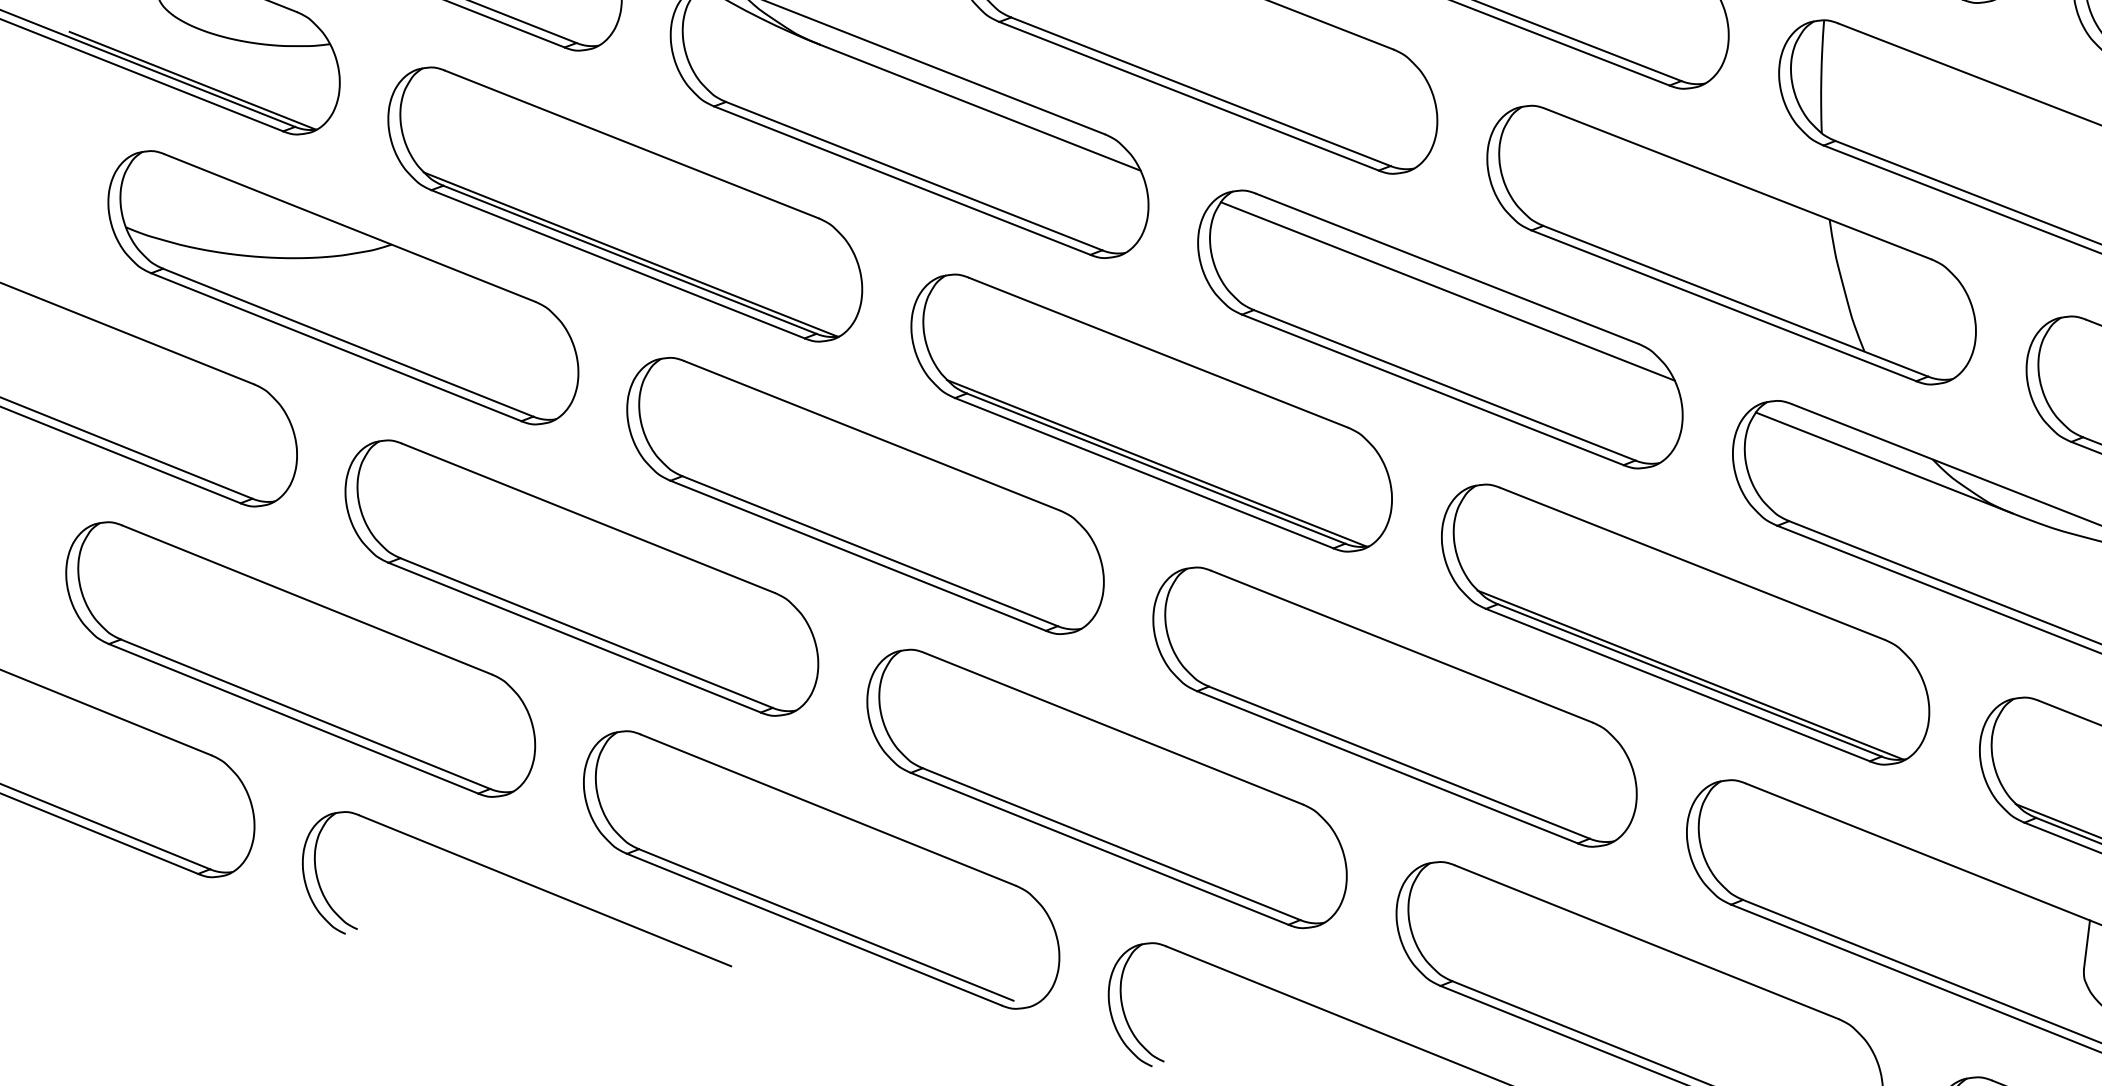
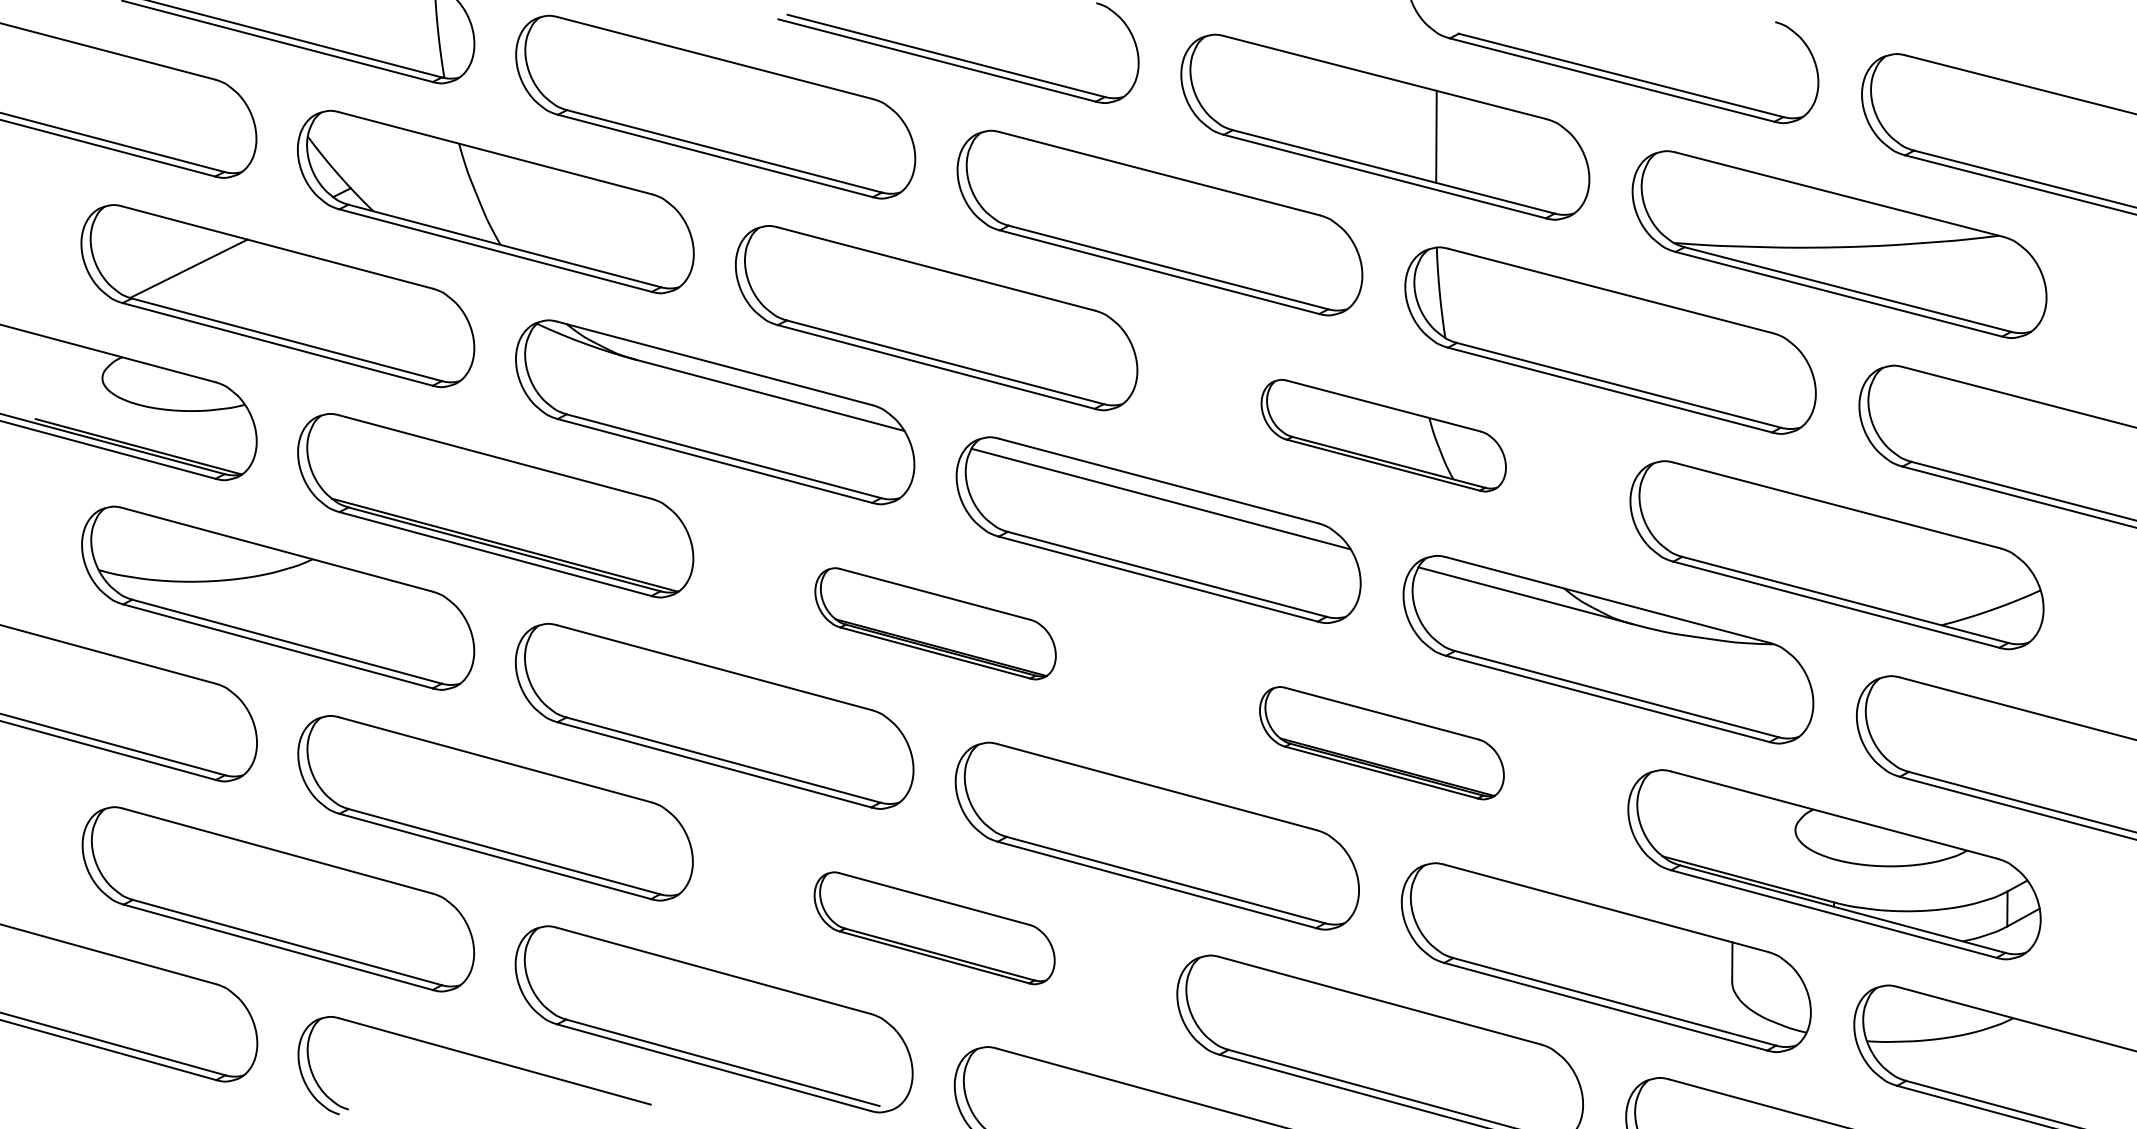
part: (1731, 244) -> (1383, 435), size x0.6
part: (1151, 412) -> (935, 623), size x0.6
part: (1685, 623) -> (1381, 742), size x0.6
part: (1106, 789) -> (934, 928), size x0.6

